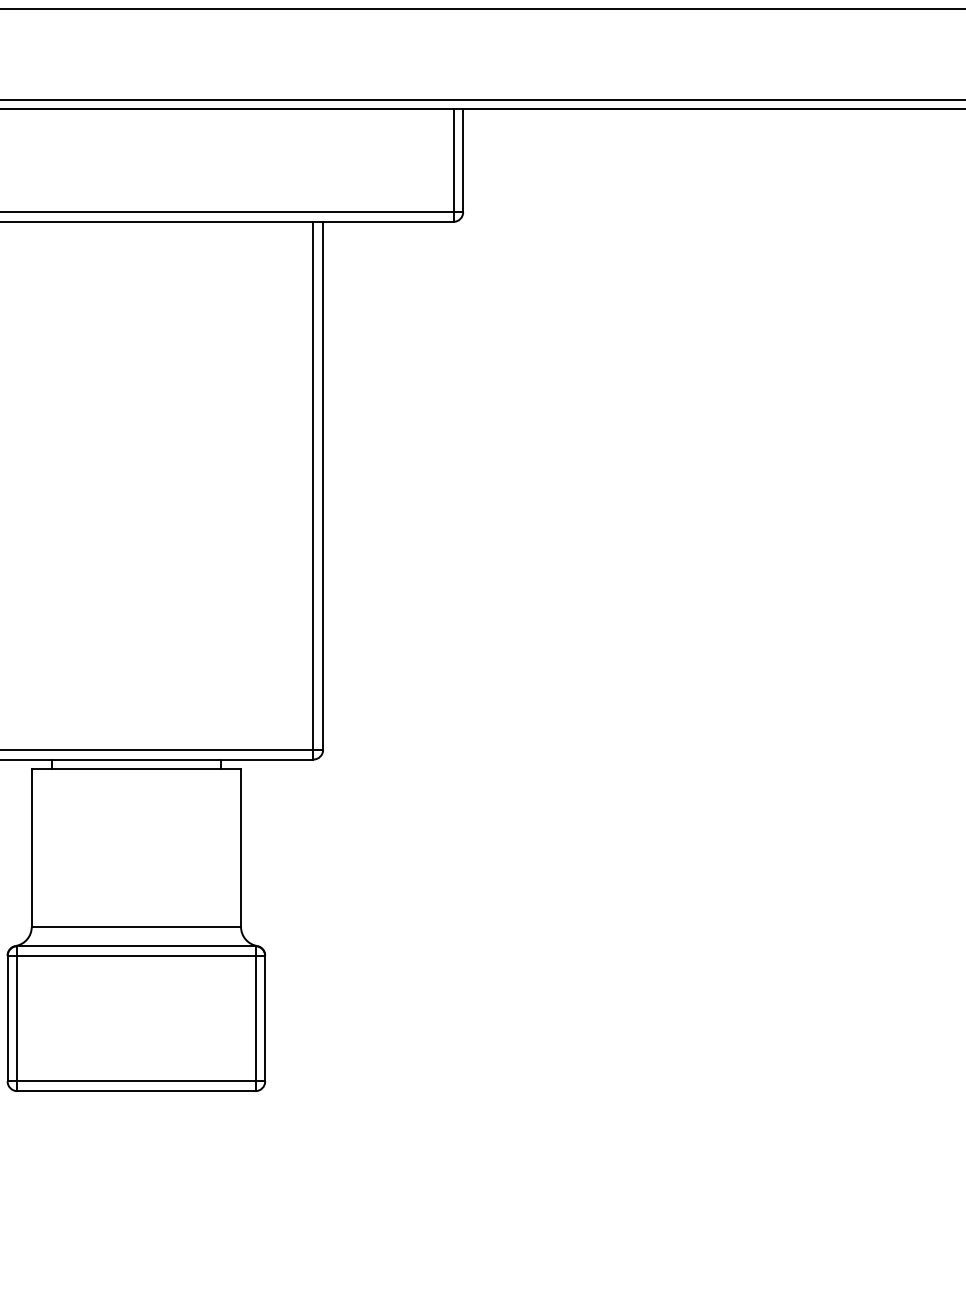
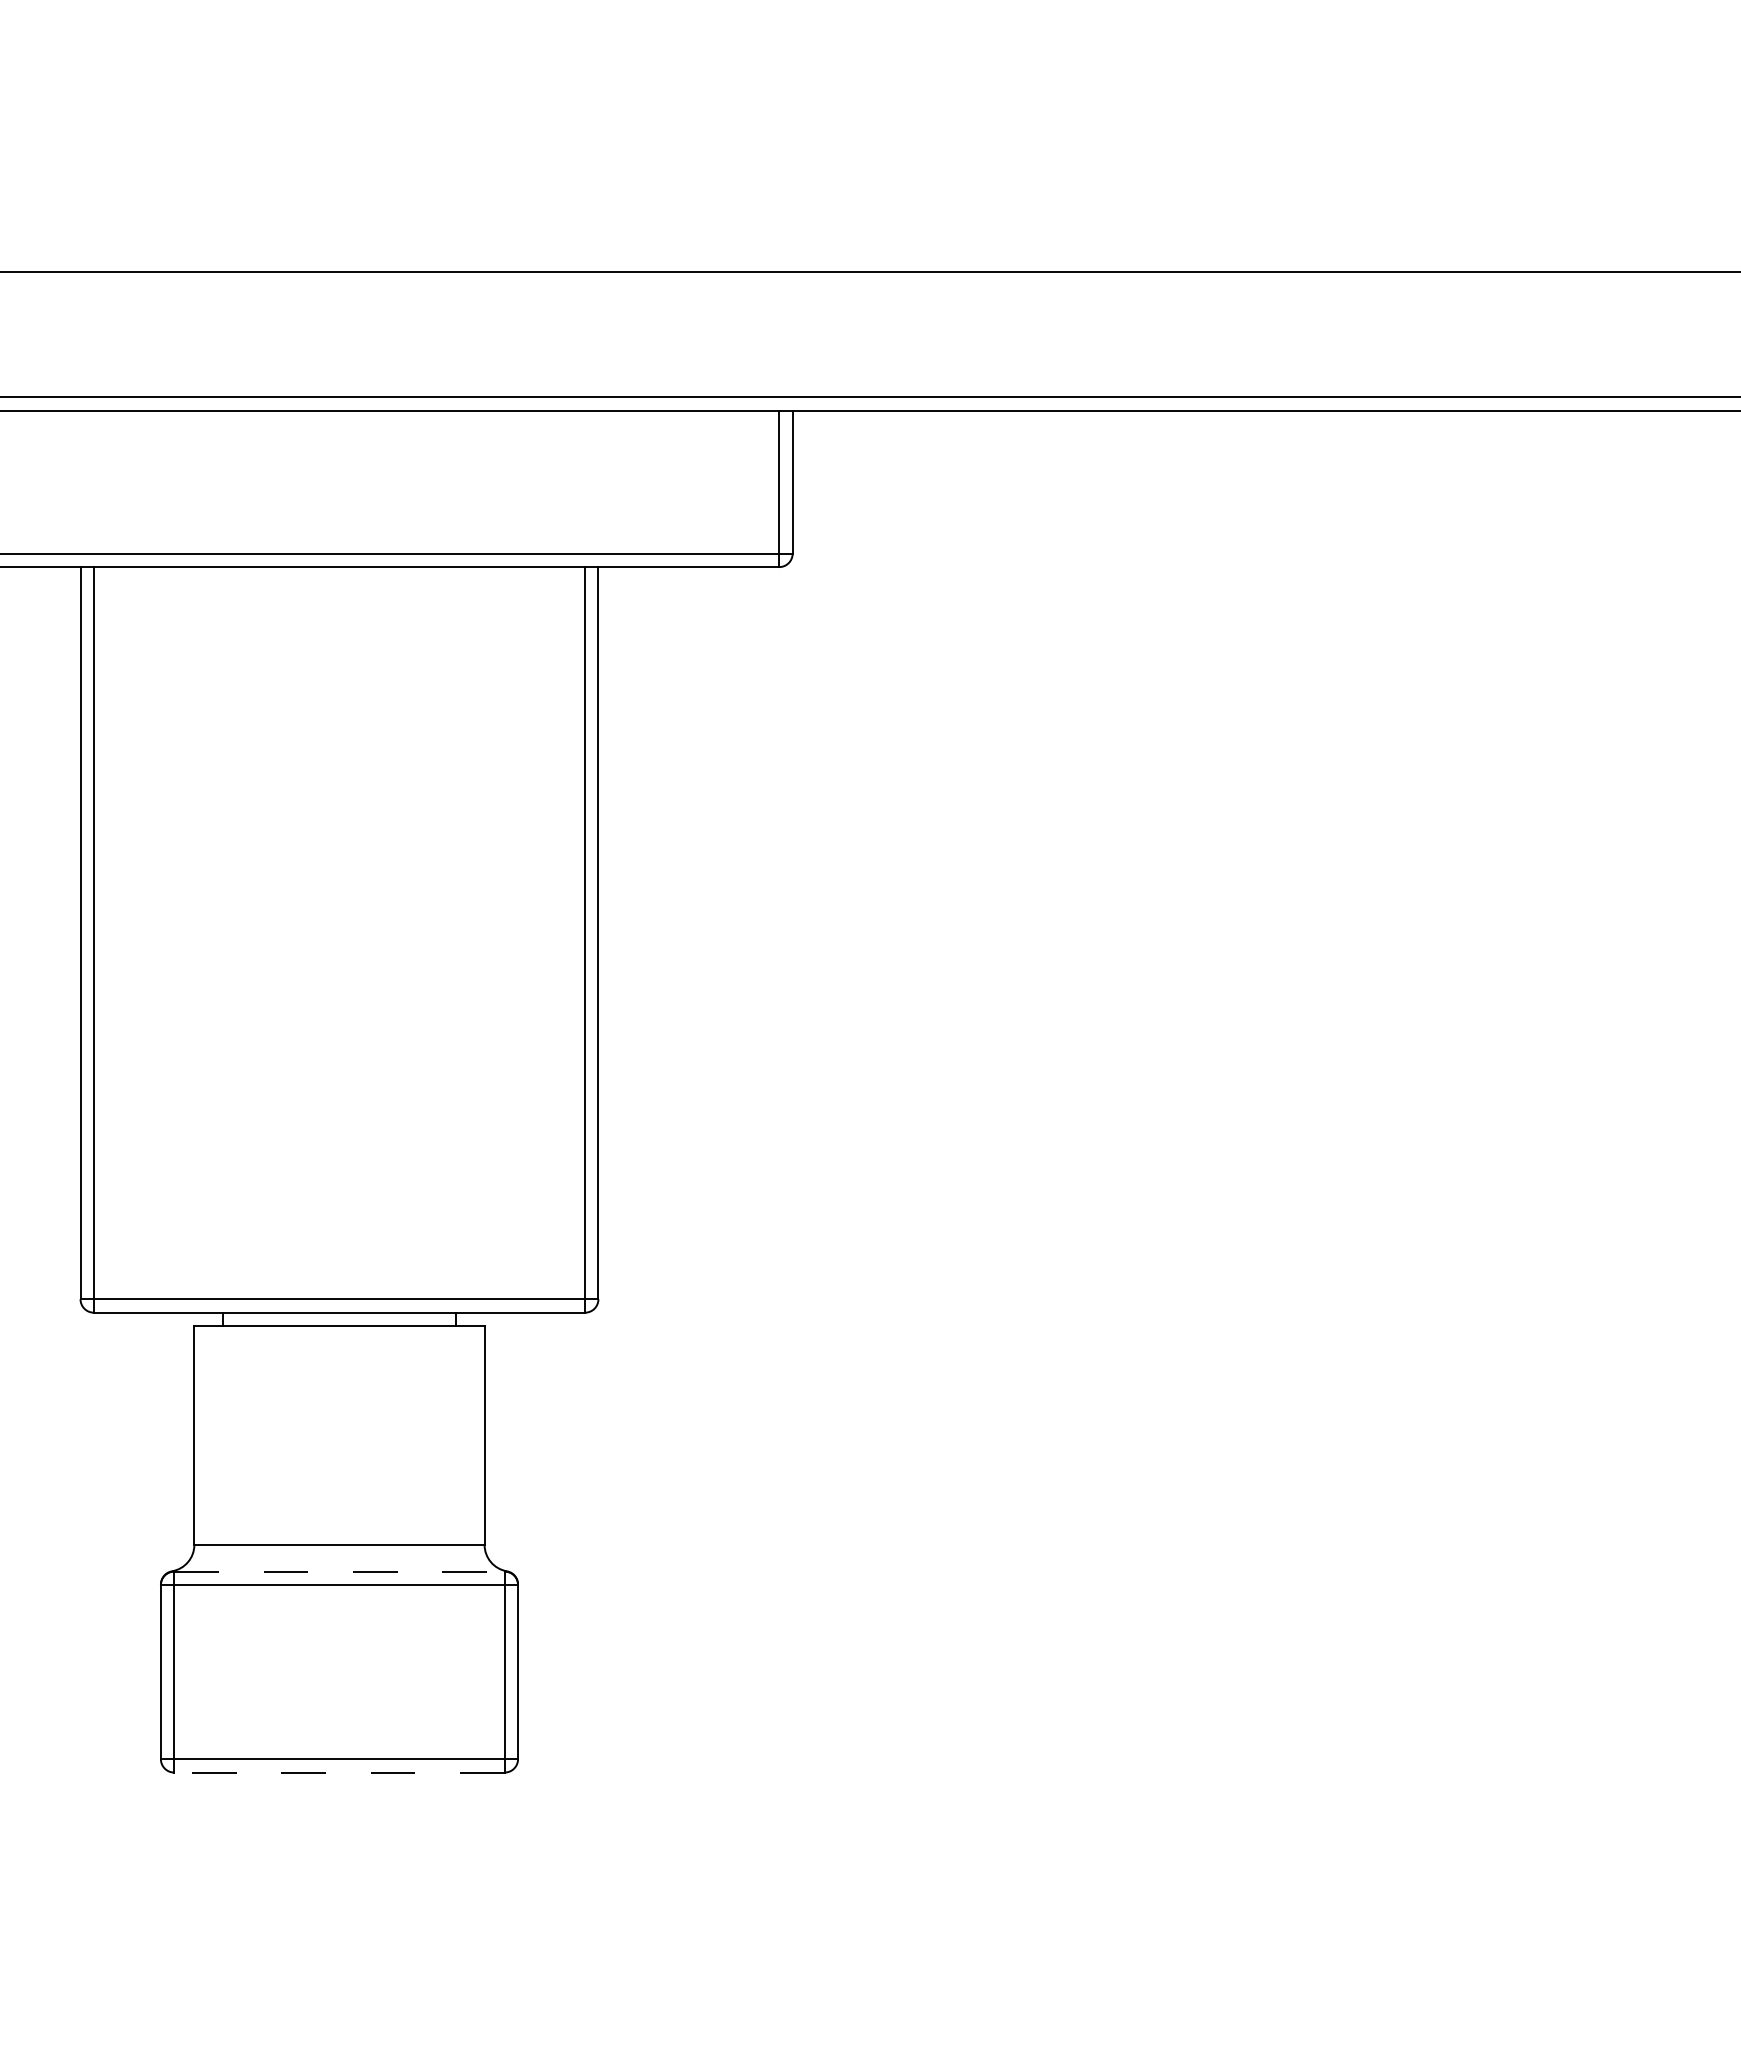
line: (136, 946) -> (339, 1571), solid -> dashed
line: (135, 1091) -> (338, 1772), solid -> dashed

